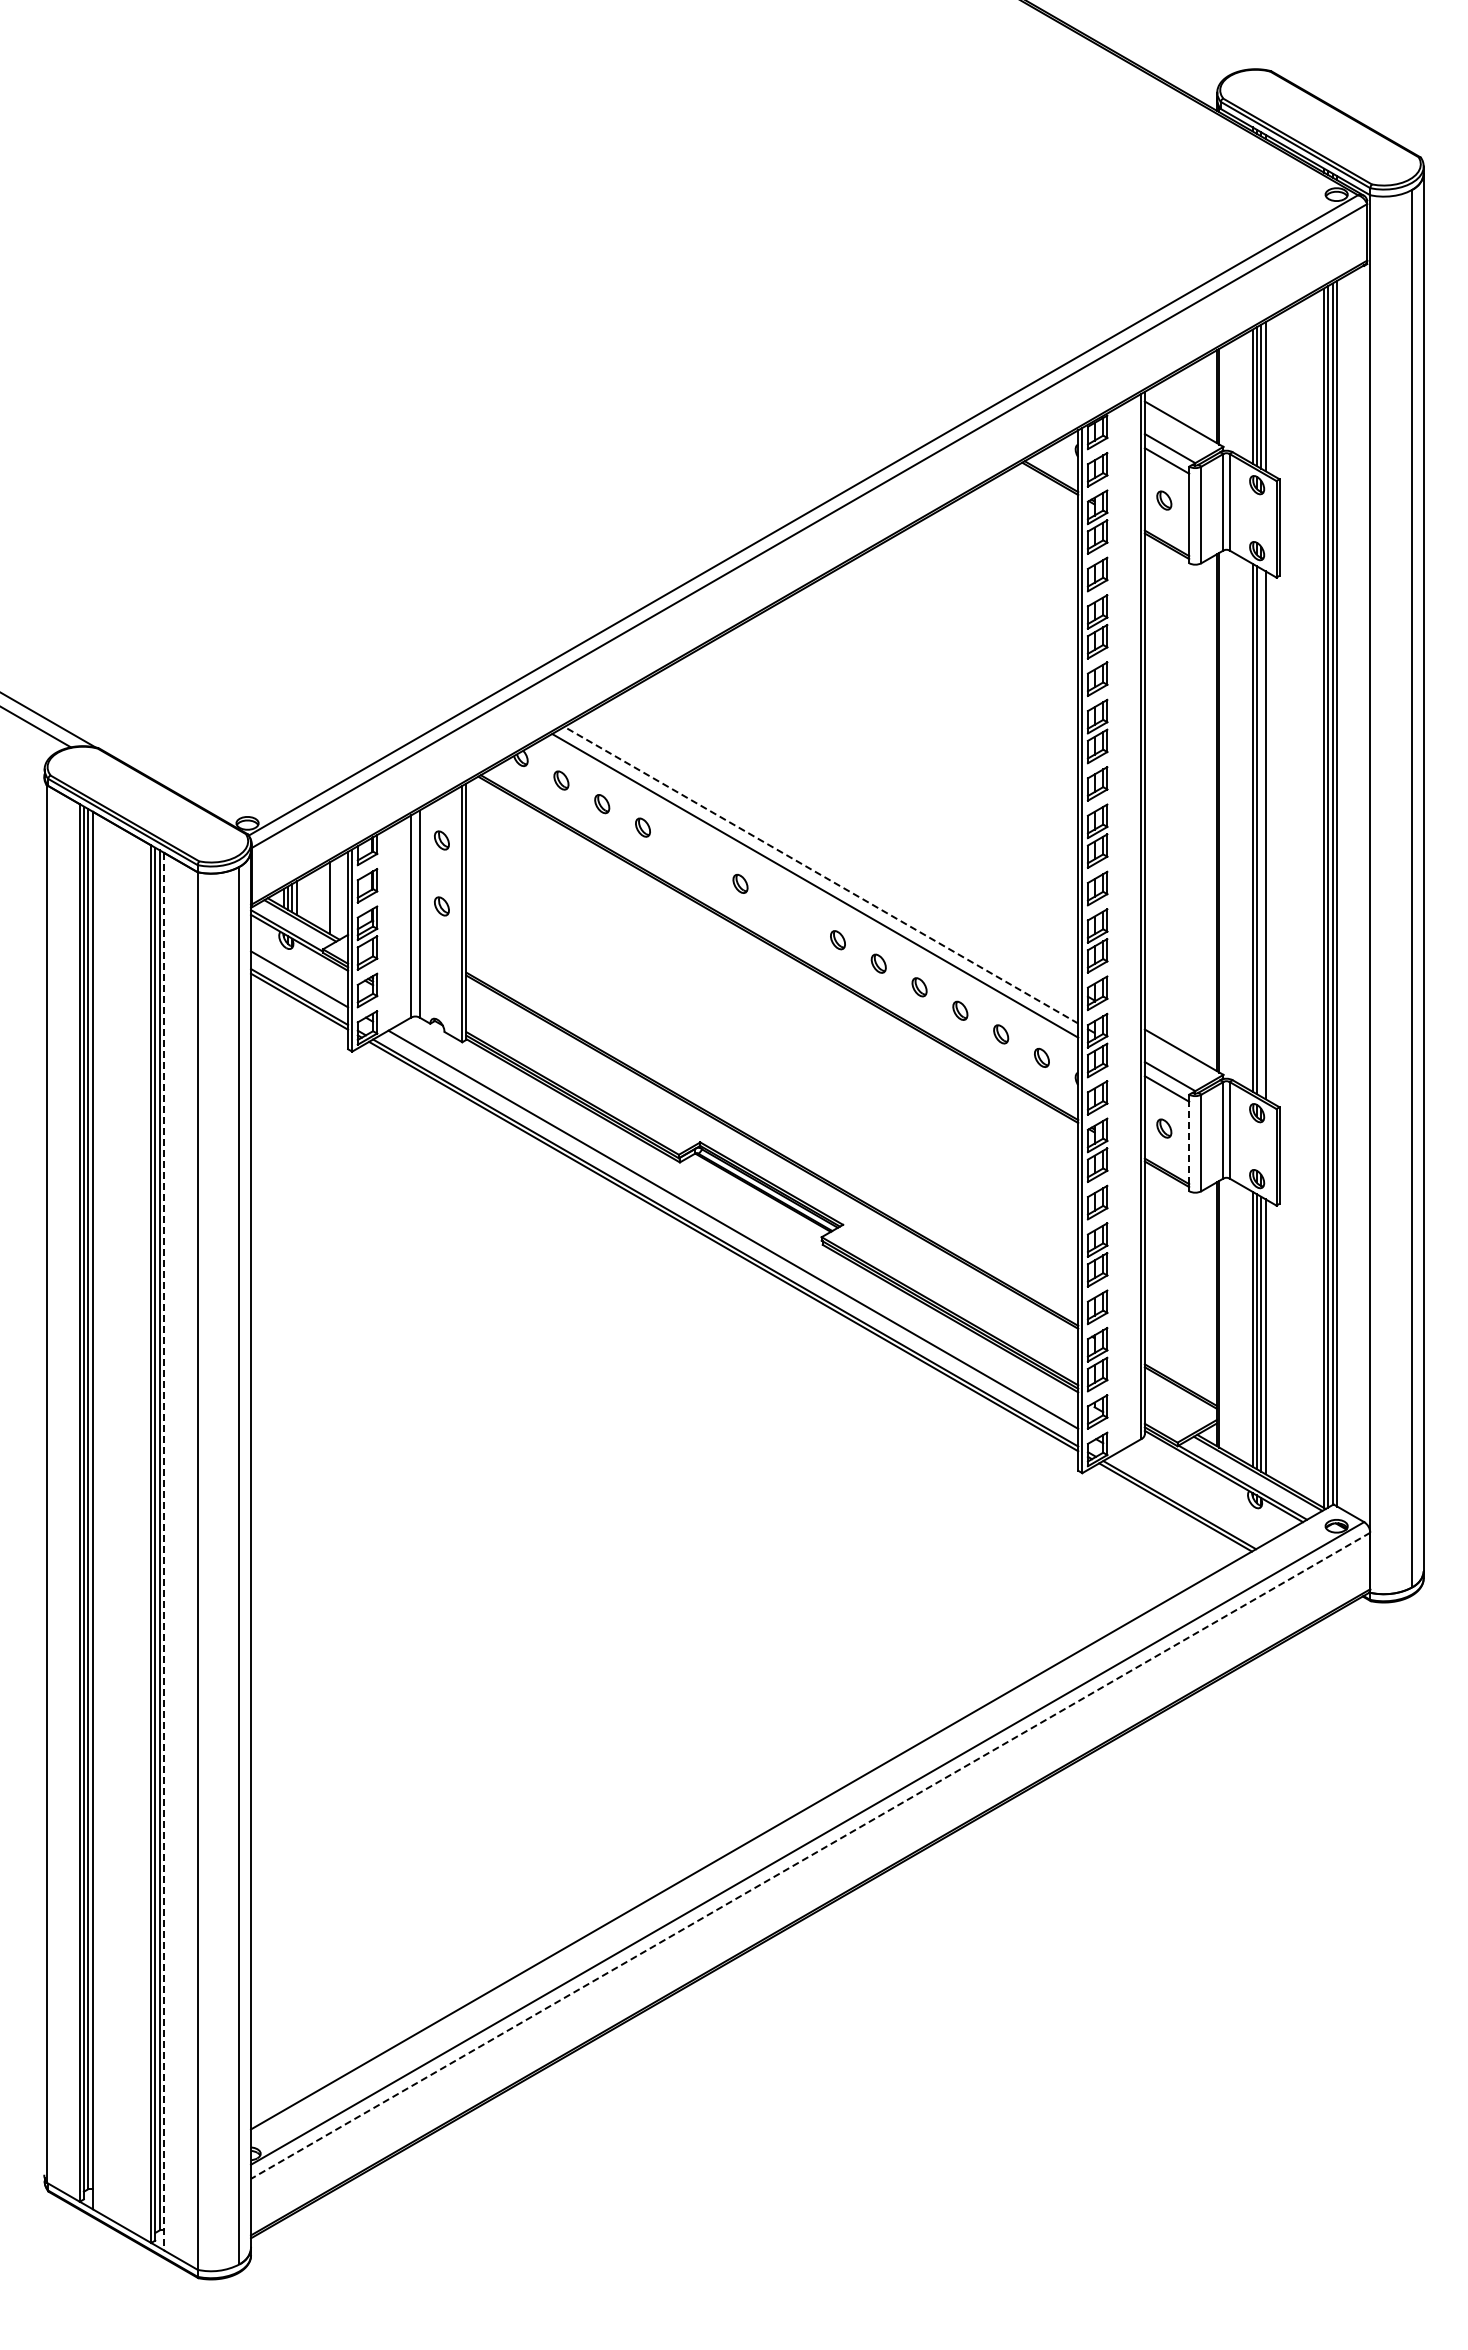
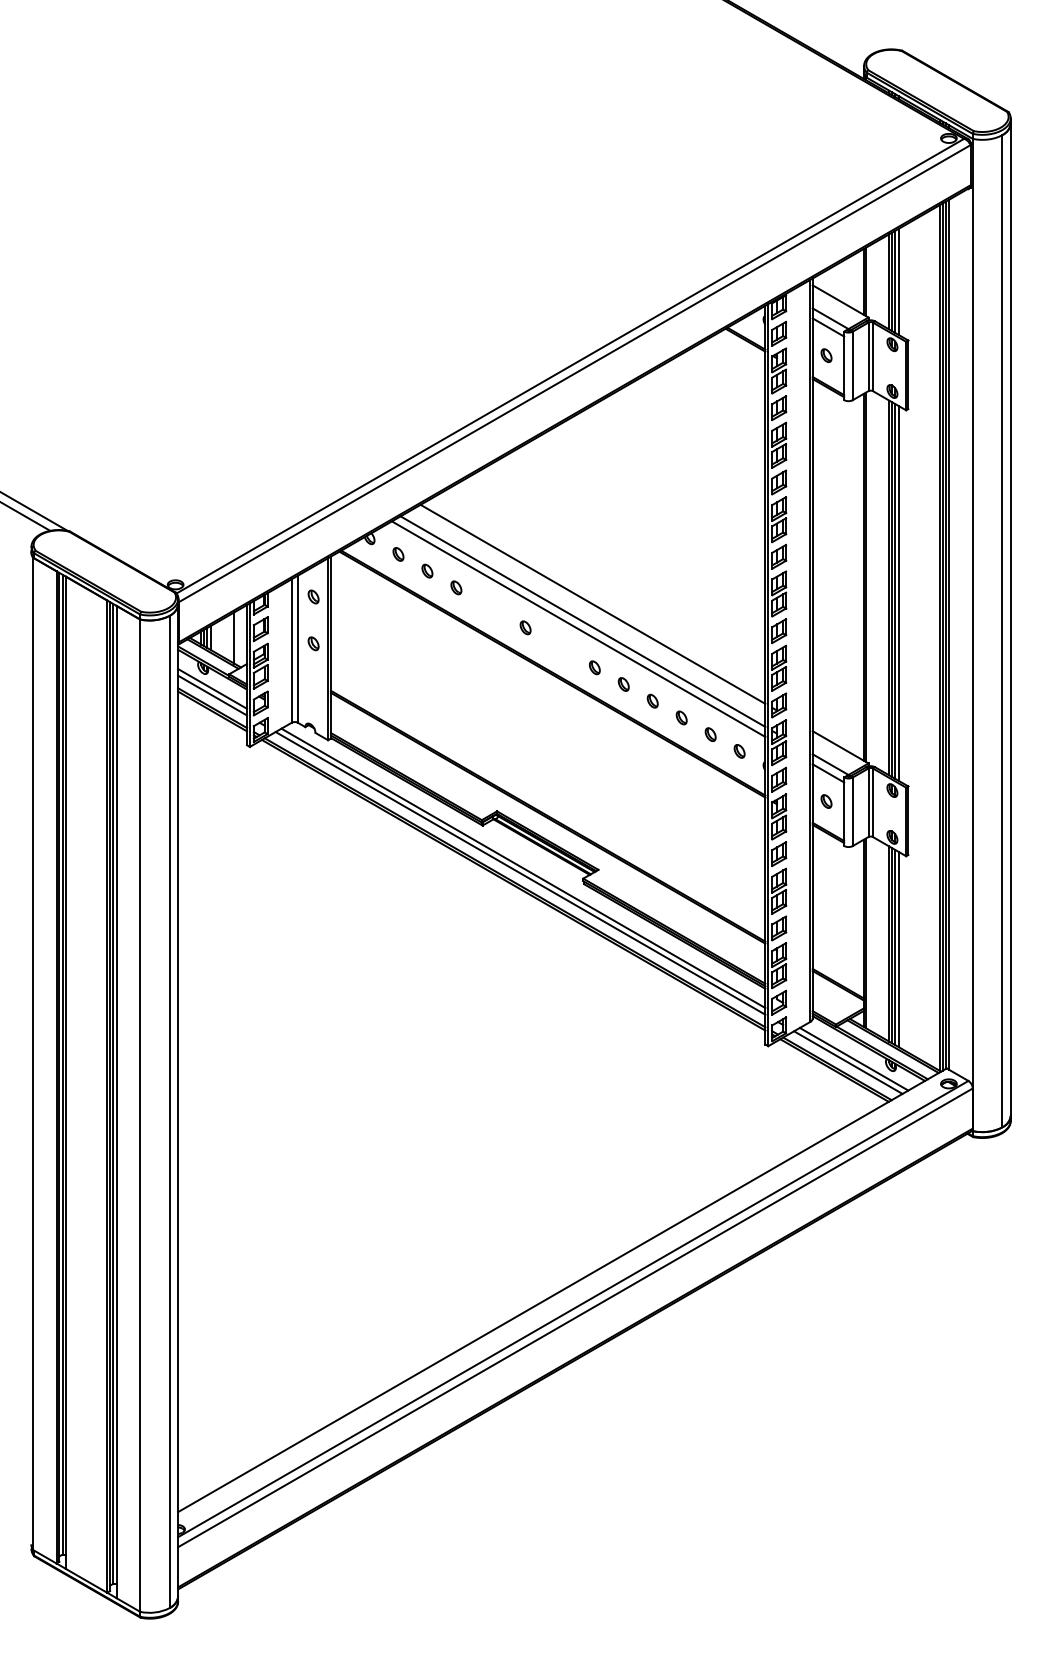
line: (1261, 832) -> (895, 591), added
line: (835, 850) -> (593, 604), added
line: (821, 875) -> (583, 621), dashed -> solid
line: (299, 969) -> (212, 688), added
line: (1189, 1142) -> (844, 811), dashed -> solid
line: (737, 1222) -> (523, 868), added
line: (1202, 1491) -> (853, 1059), added
line: (1194, 1496) -> (847, 1062), added
line: (164, 1551) -> (116, 1101), dashed -> solid
line: (810, 1856) -> (575, 1318), dashed -> solid

